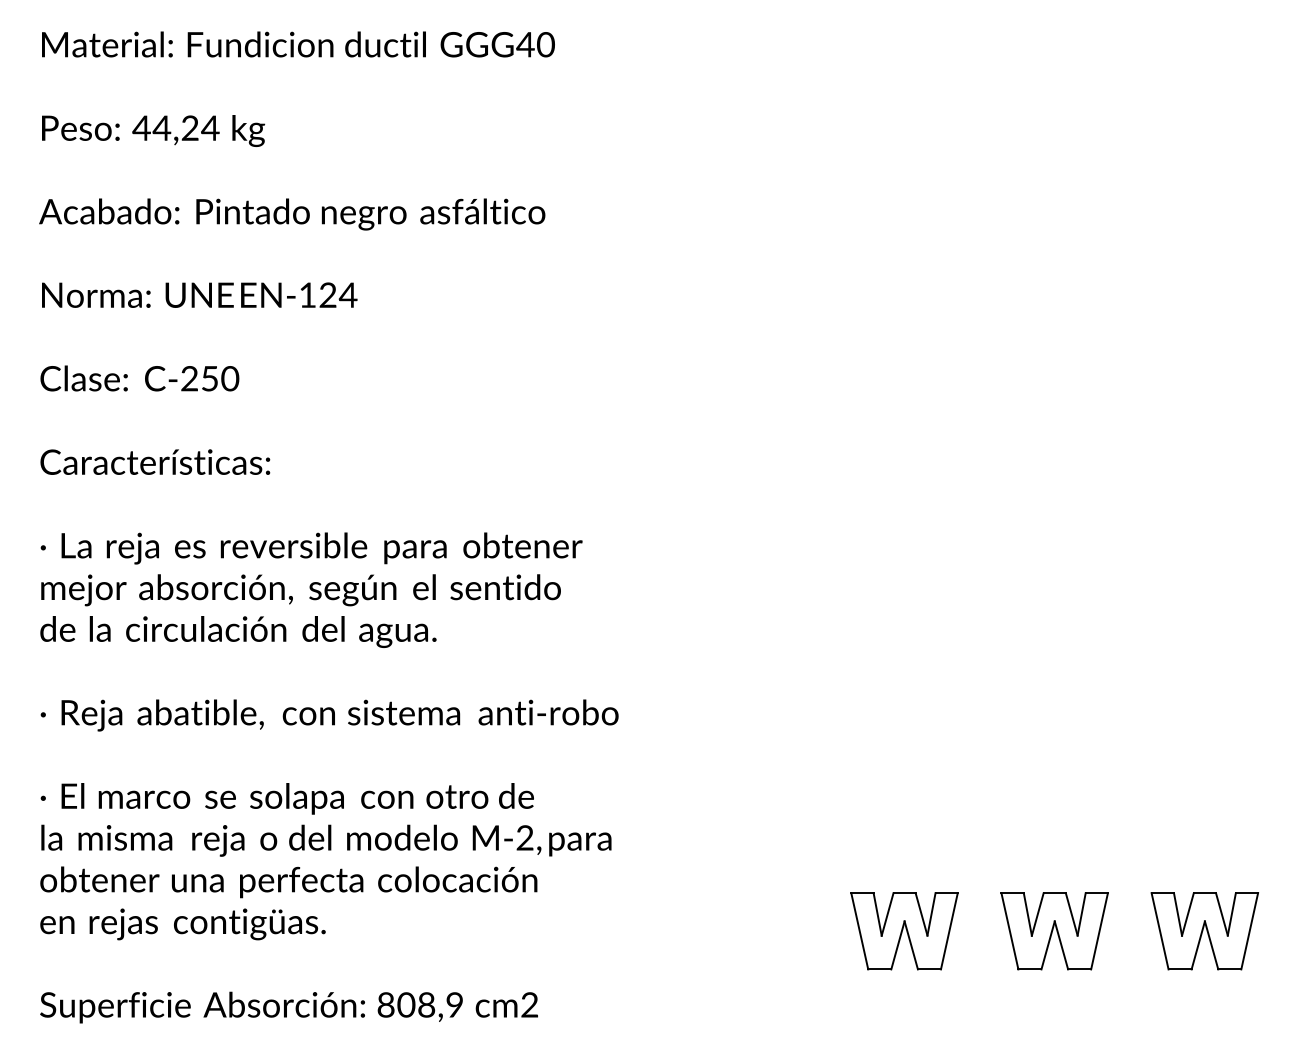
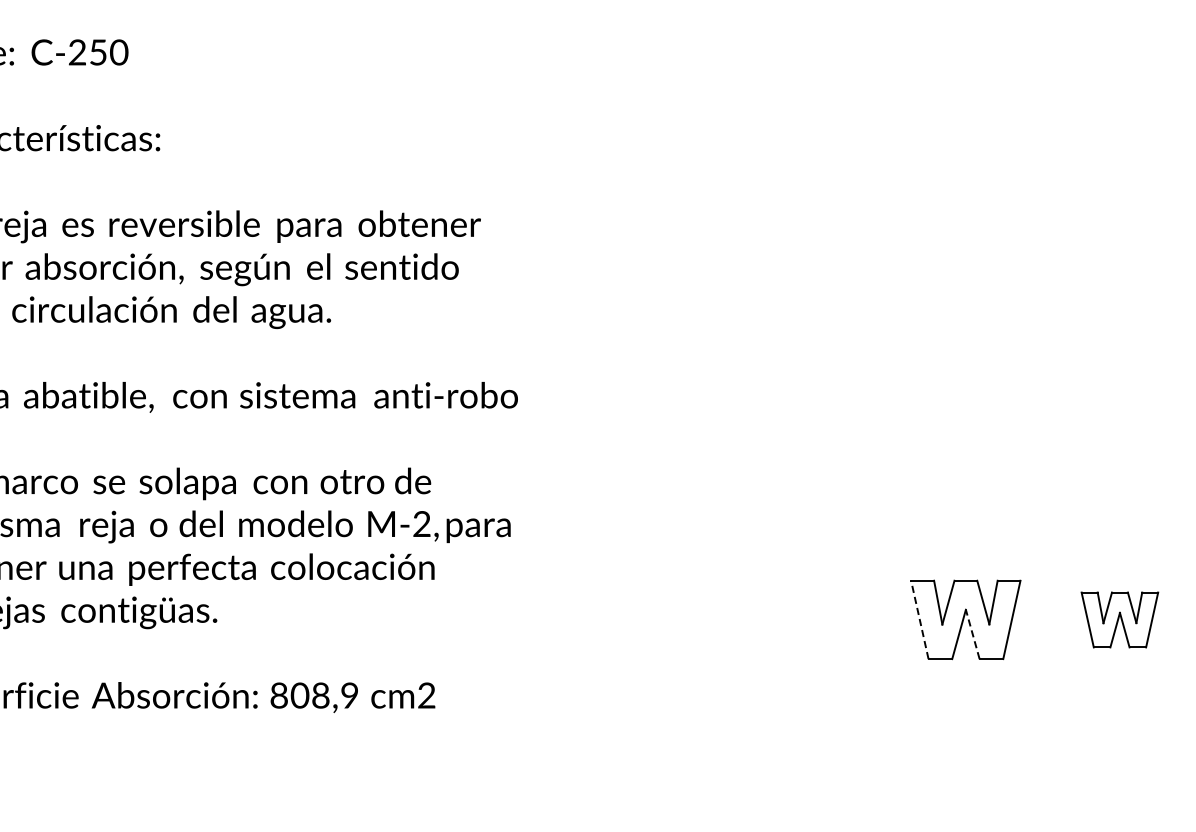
line: (1009, 930) -> (919, 619), solid -> dashed
part: (904, 931) -> (811, 620), removed
part: (1204, 931) -> (1119, 620), size x0.7
line: (1061, 945) -> (972, 634), solid -> dashed

